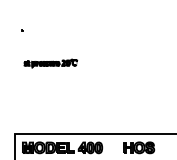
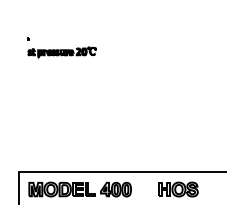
part: (50, 63) -> (61, 52), moved

